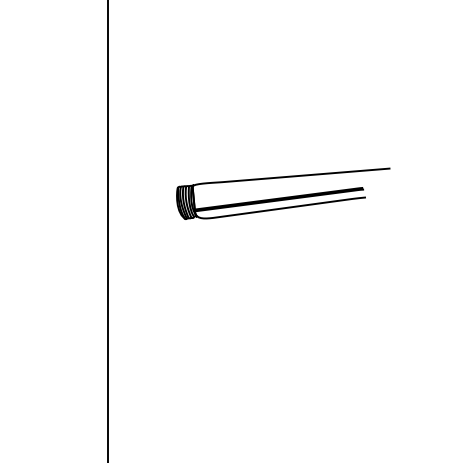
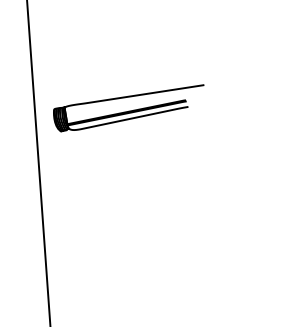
part: (283, 193) -> (129, 108), moved

